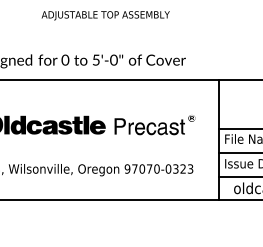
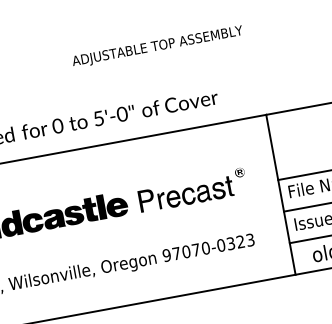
text: (105, 15) -> (157, 46), moved

